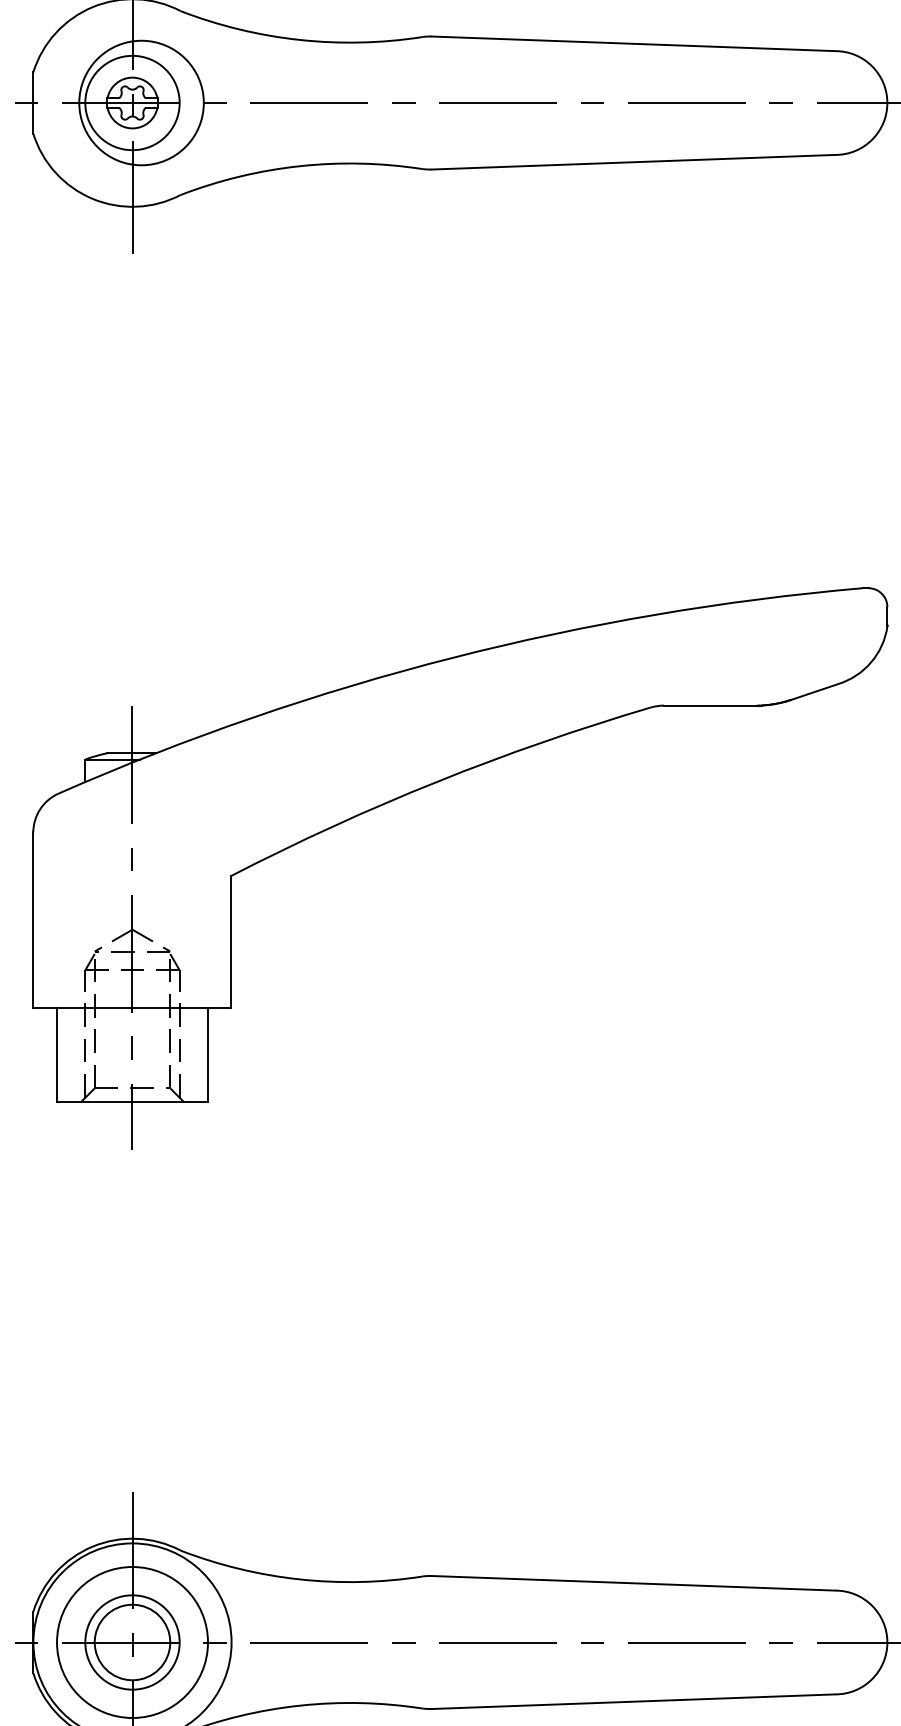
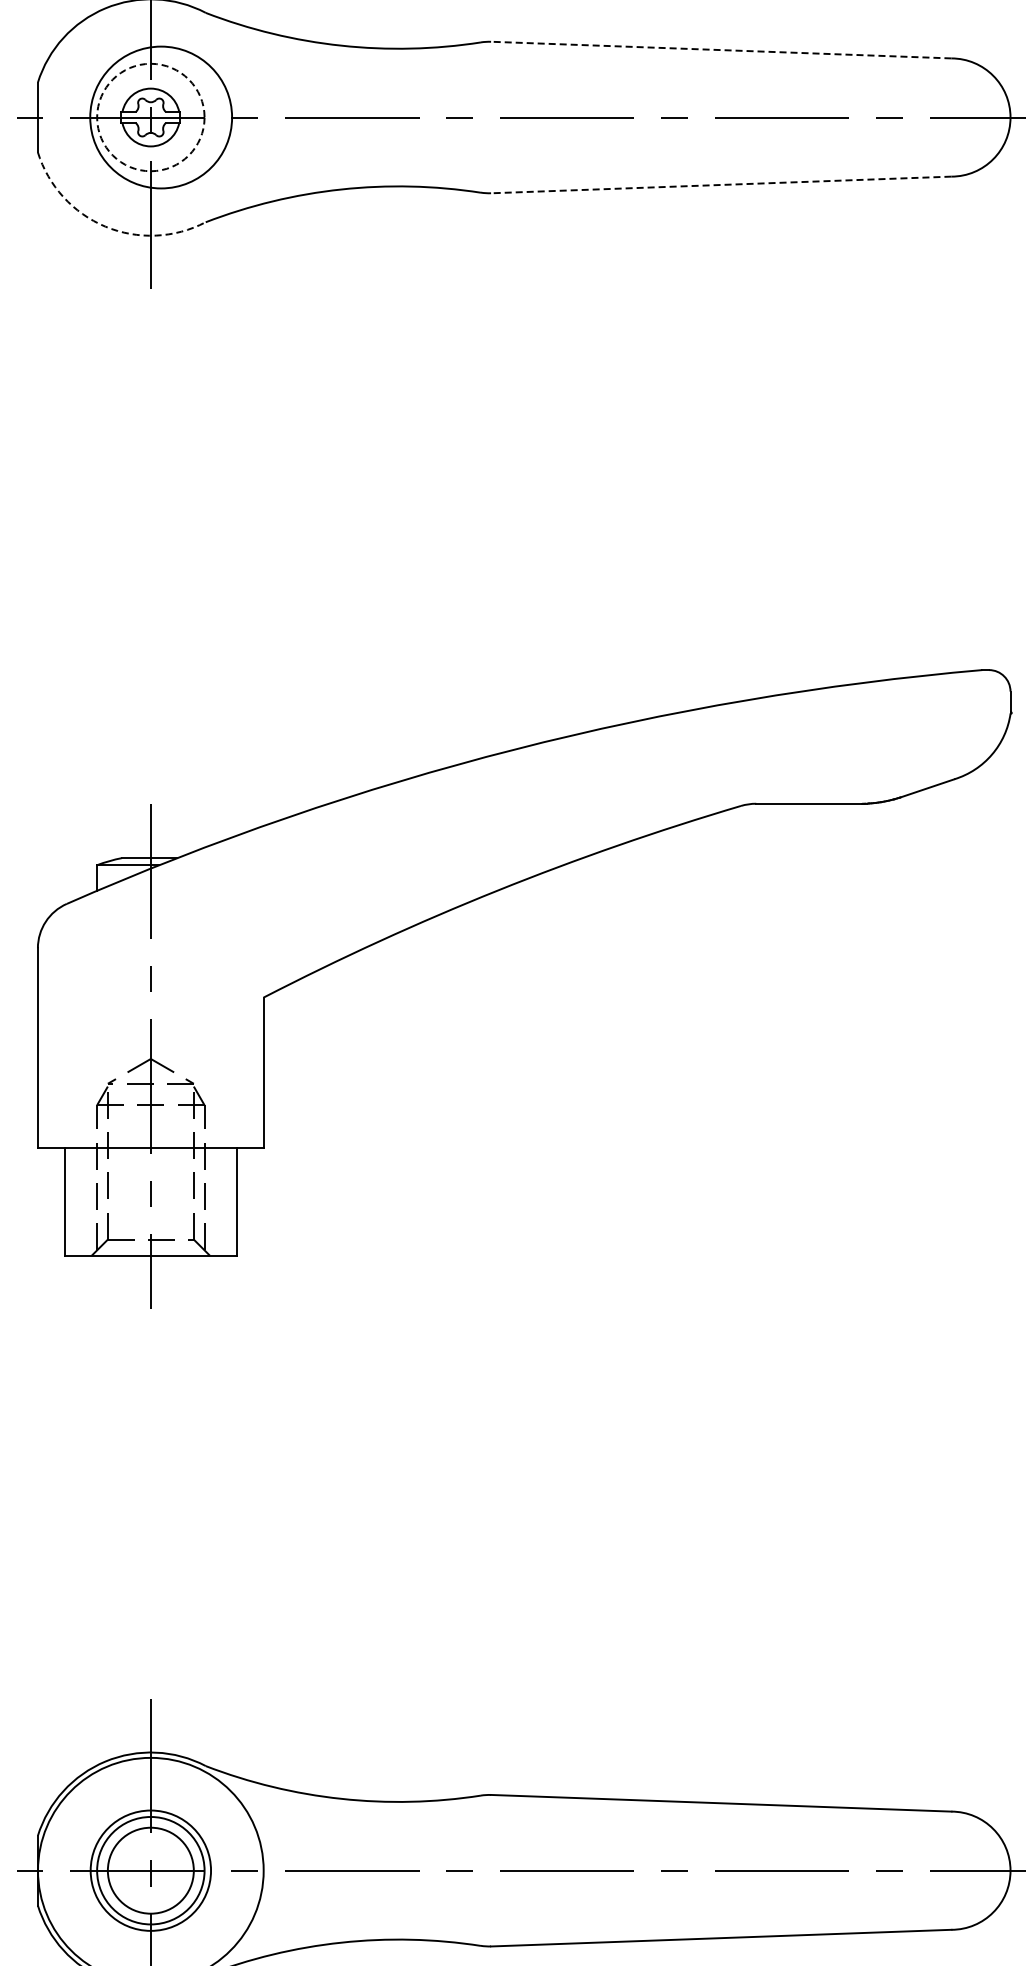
line: (632, 44) -> (720, 50), solid -> dashed
circle: (132, 103) -> (150, 117), solid -> dashed
line: (632, 161) -> (720, 184), solid -> dashed
arc: (92, 198) -> (105, 226), solid -> dashed
circle: (132, 1642) -> (150, 1870), size x0.7

